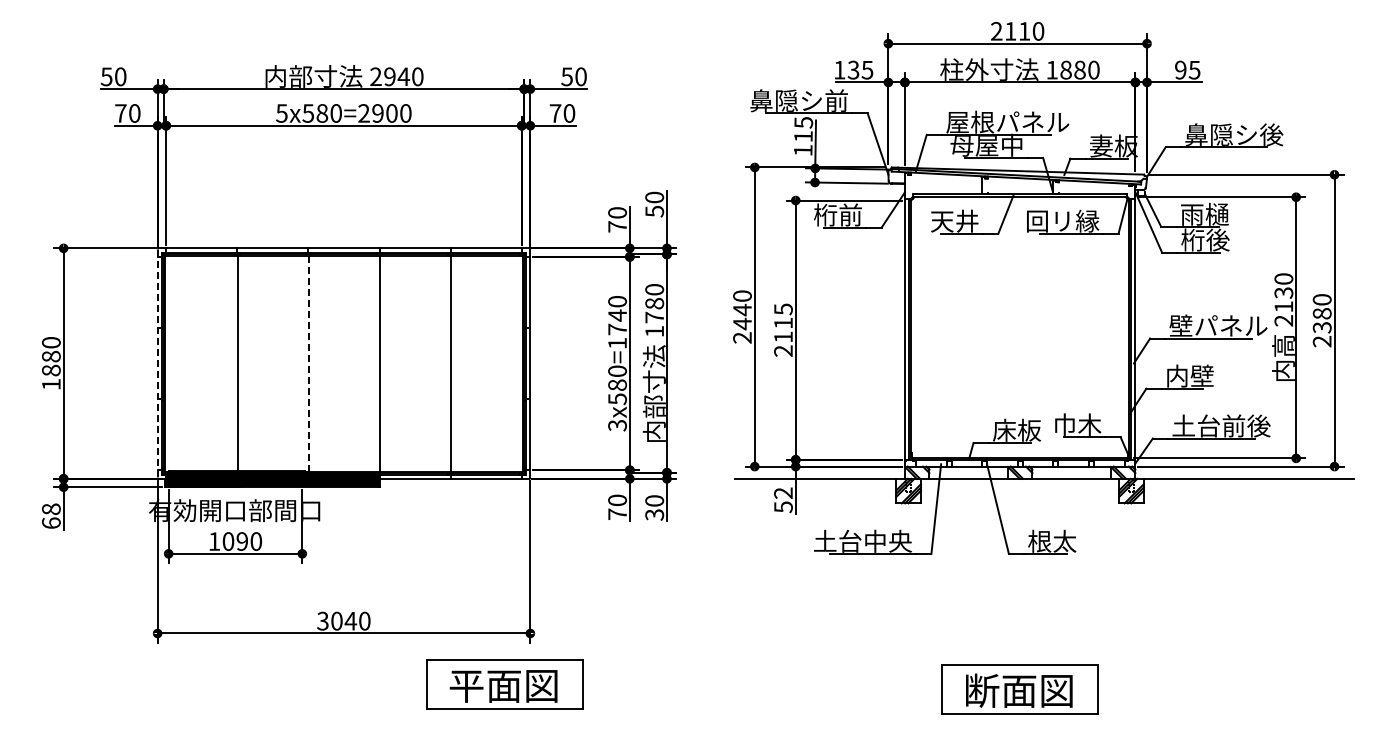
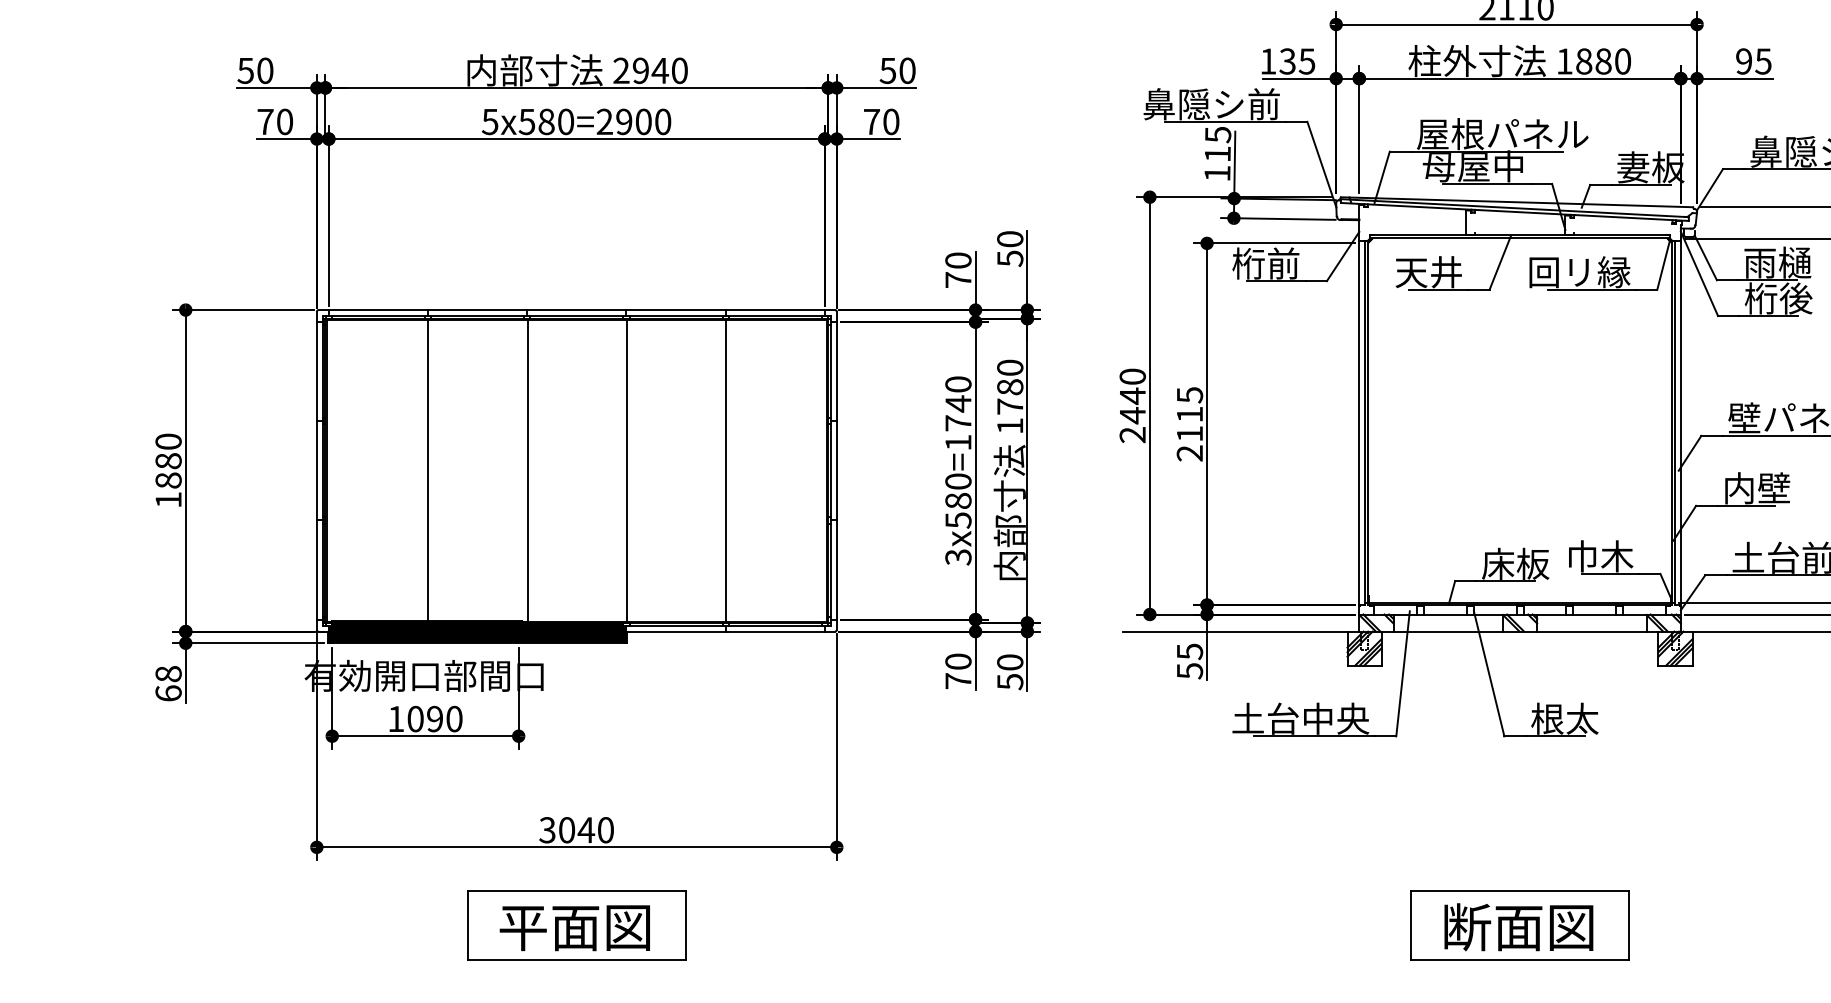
line: (308, 363) -> (527, 470), dashed -> solid
line: (157, 364) -> (316, 472), dashed -> solid
text: (783, 493) -> (1189, 652), 52 -> 55
text: (654, 514) -> (1009, 681), 30 -> 50
part: (504, 684) -> (576, 925), moved

